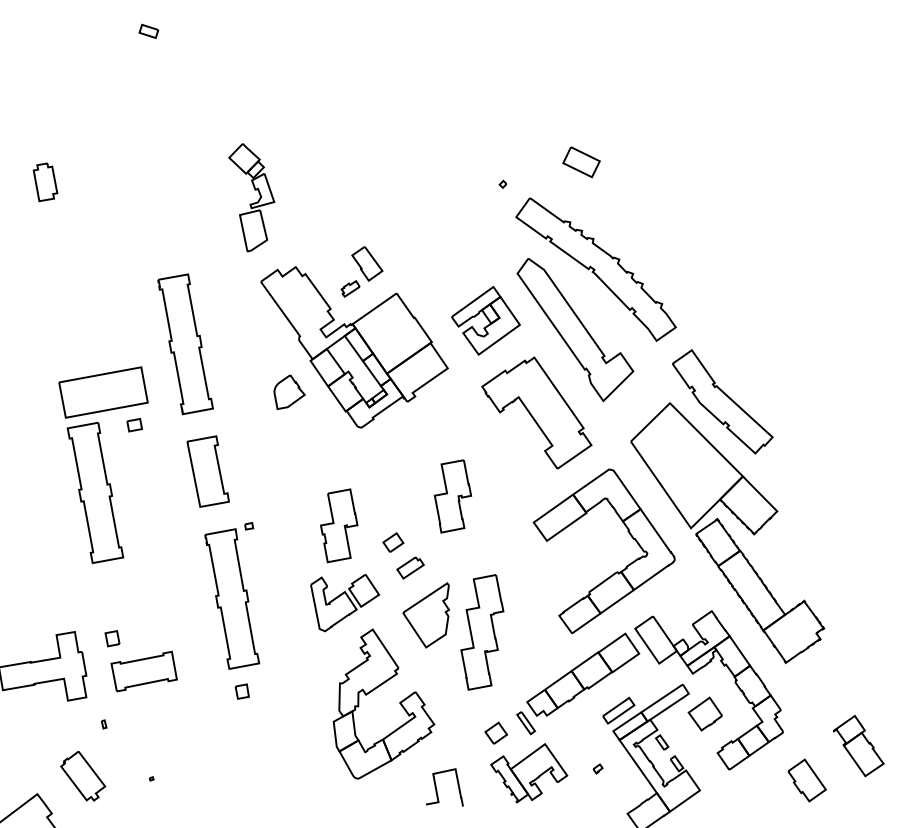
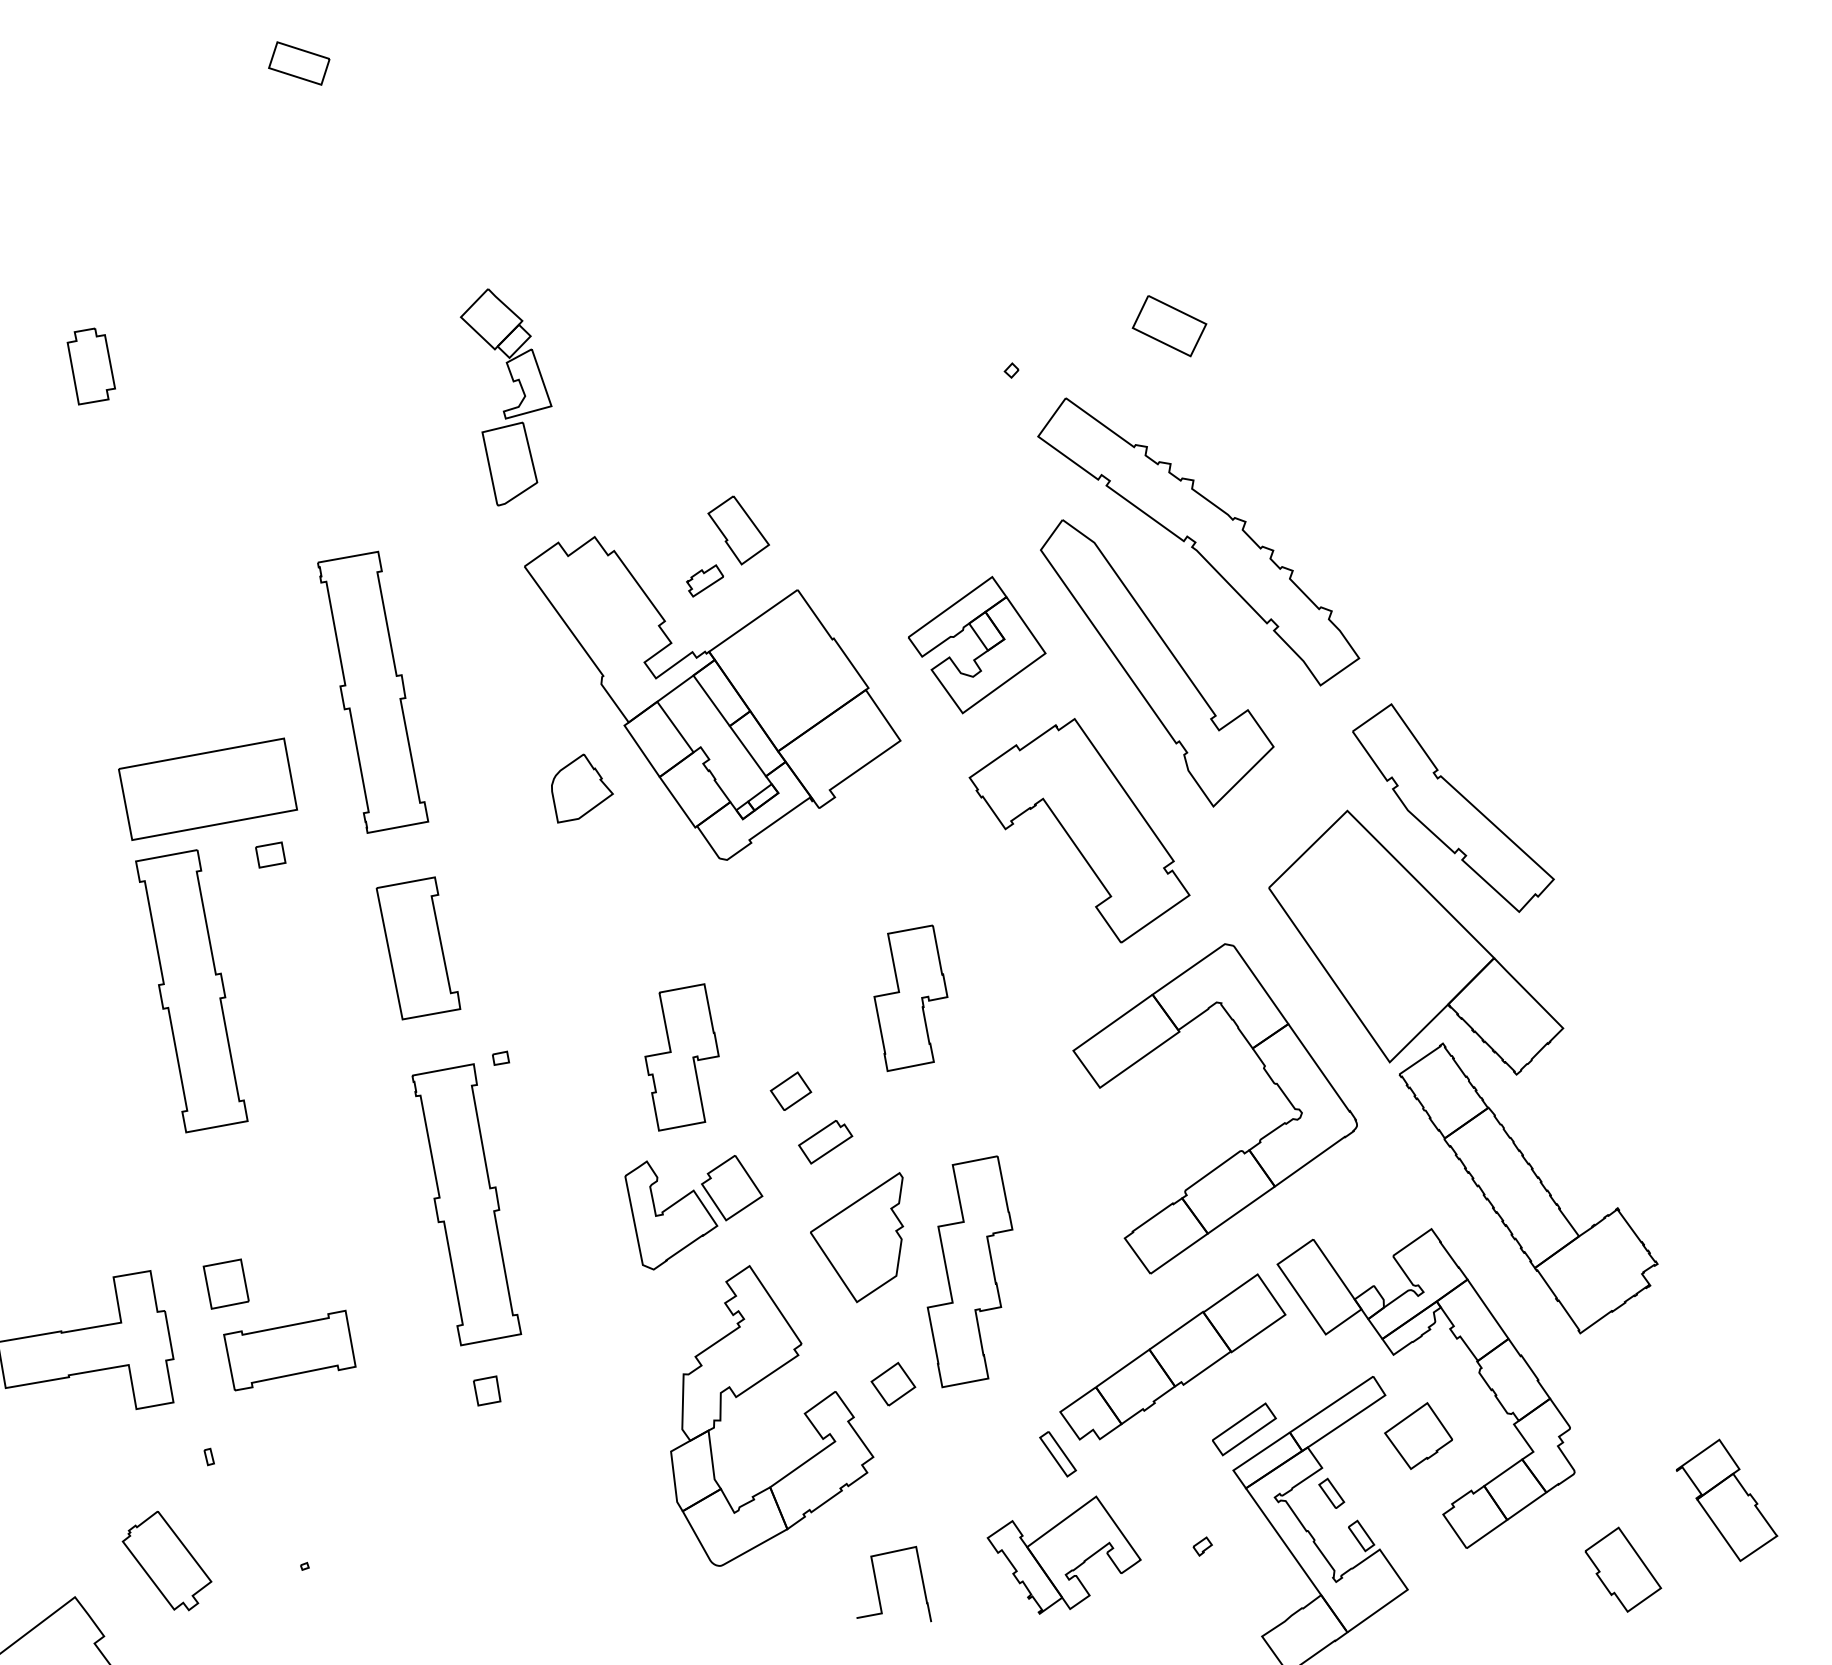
part: (148, 30) -> (298, 61), size x1.6
part: (112, 638) -> (226, 1284), size x1.6
part: (496, 732) -> (893, 1382), moved

